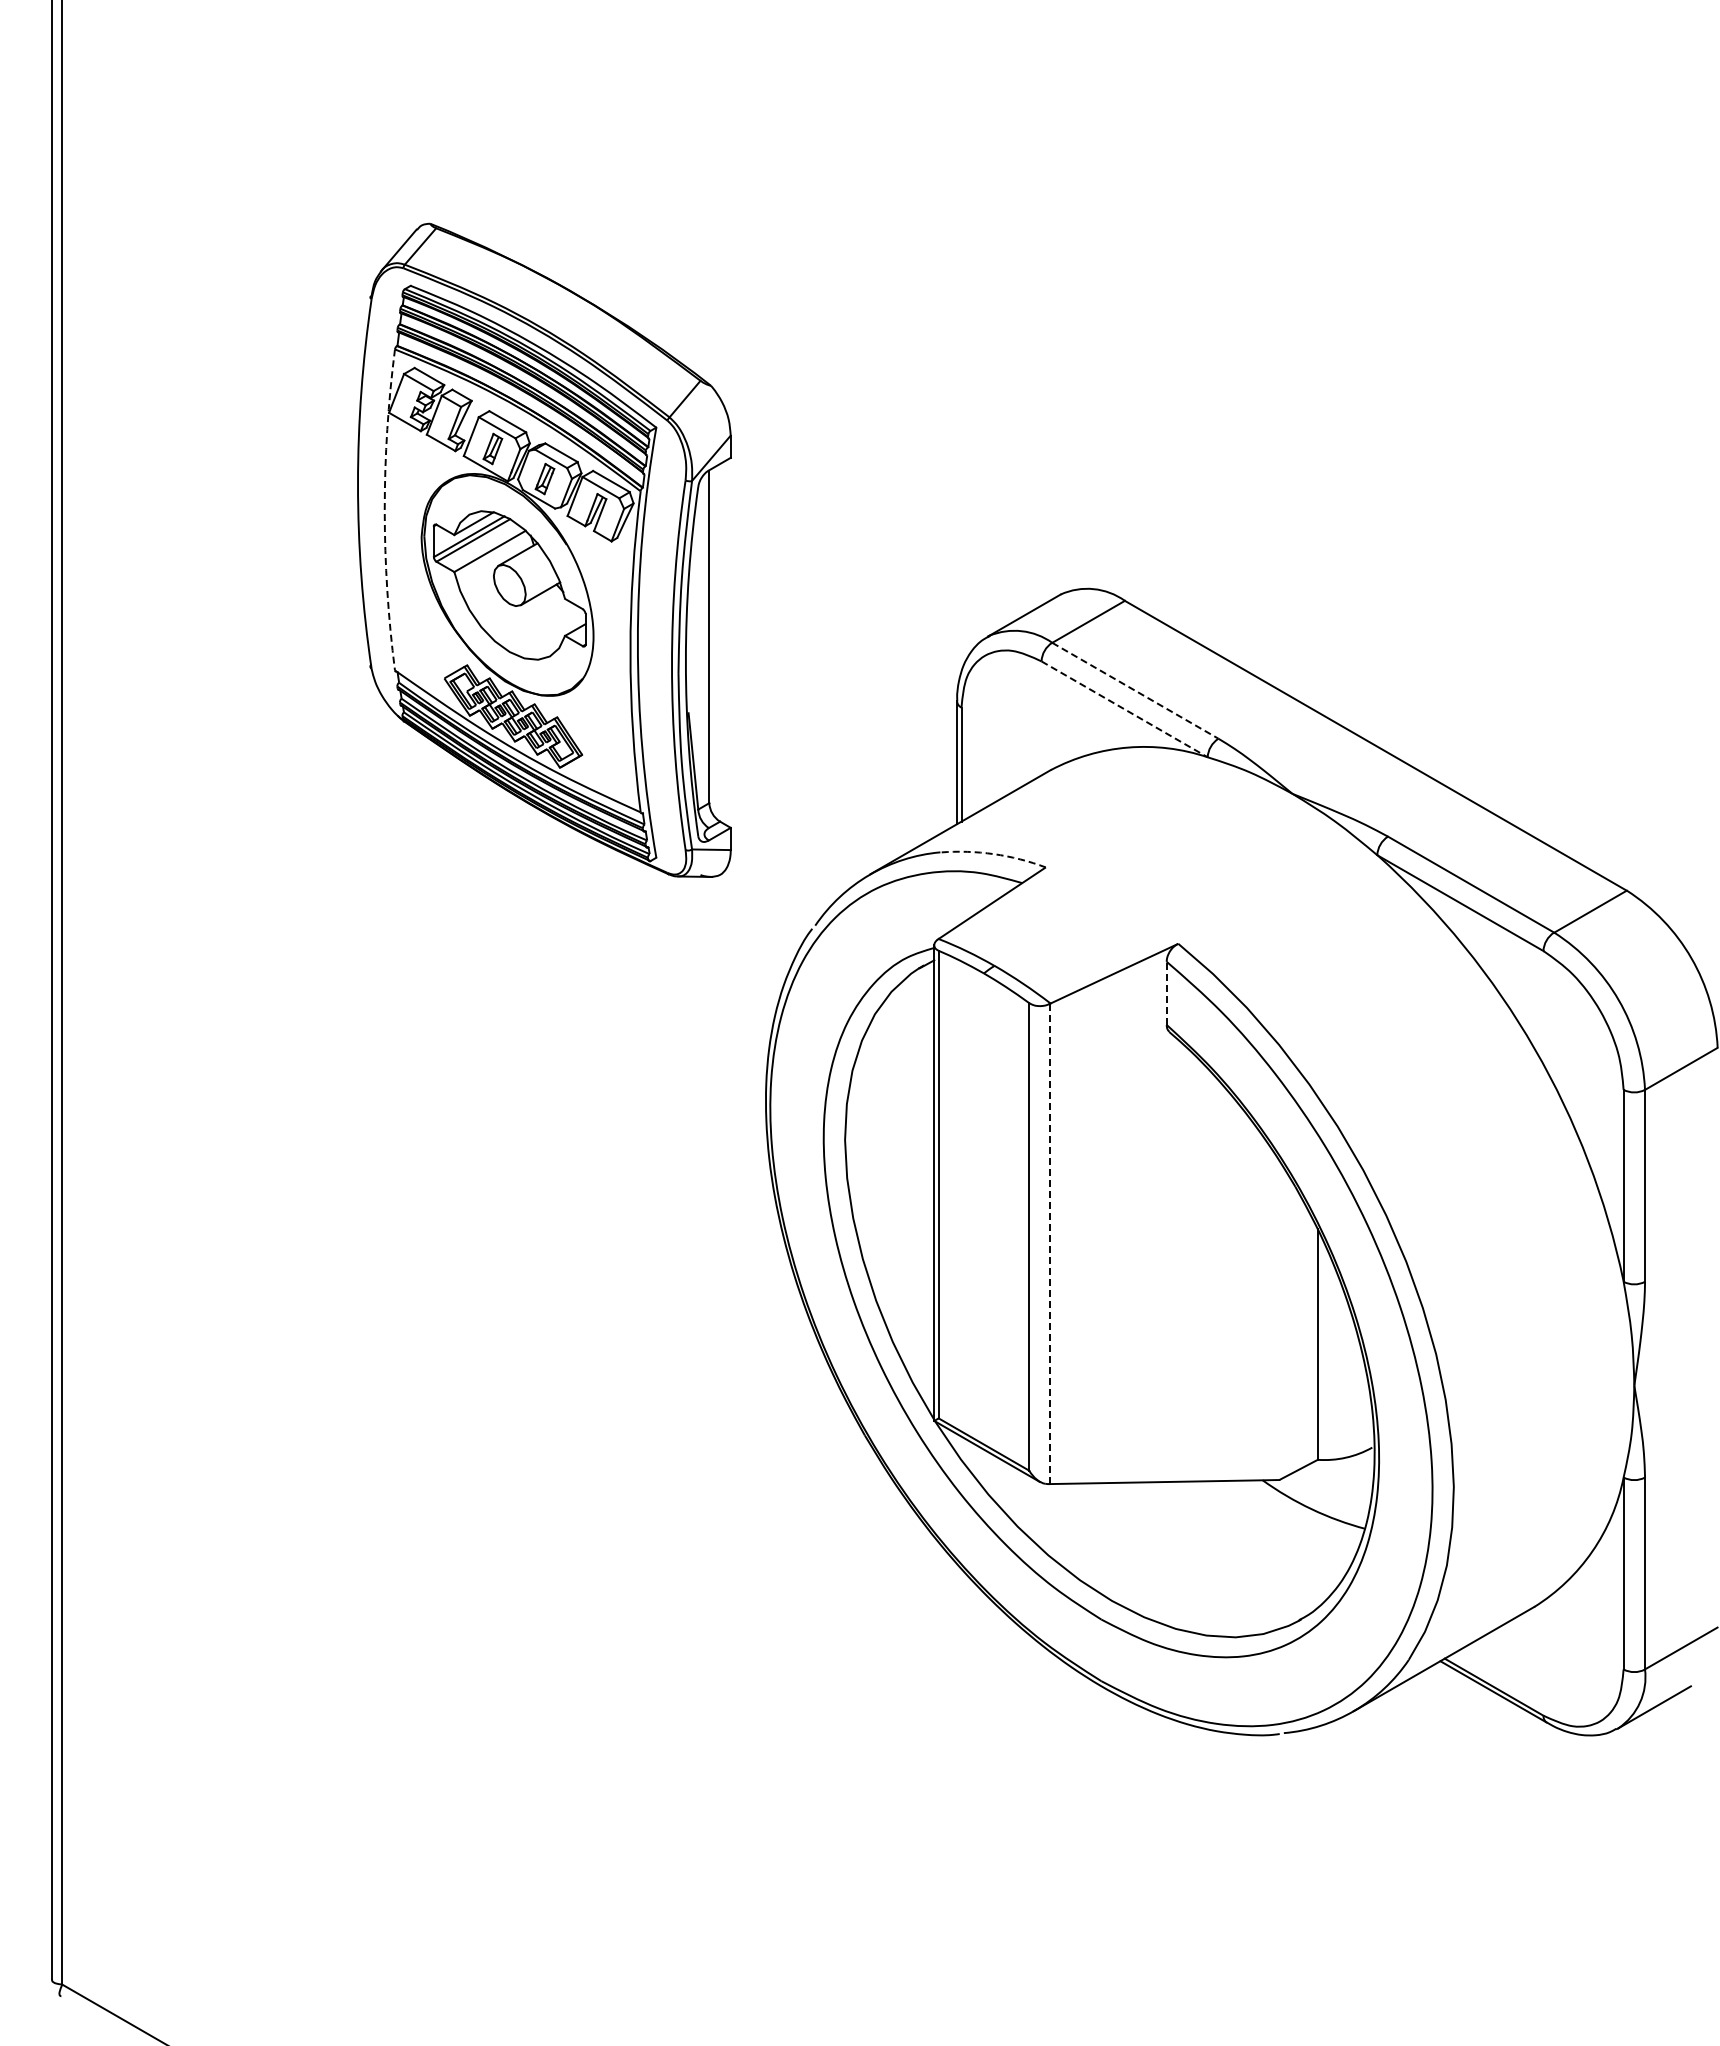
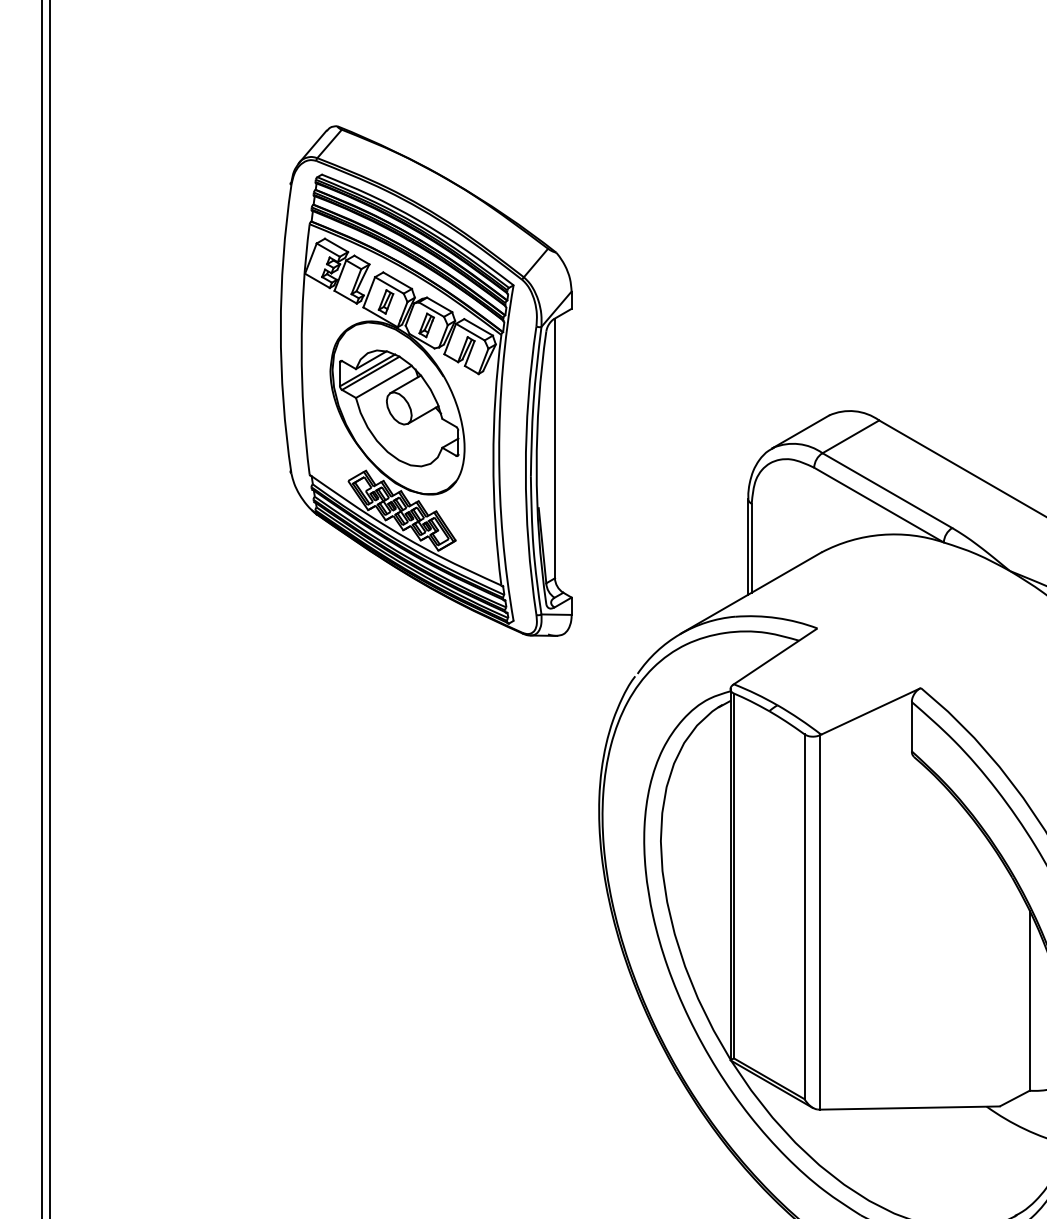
arc: (384, 509) -> (301, 349), dashed -> solid
line: (1135, 690) -> (887, 490), dashed -> solid
line: (1124, 709) -> (878, 505), dashed -> solid
arc: (993, 854) -> (776, 618), dashed -> solid
line: (1166, 993) -> (911, 726), dashed -> solid
line: (1049, 1244) -> (820, 922), dashed -> solid

